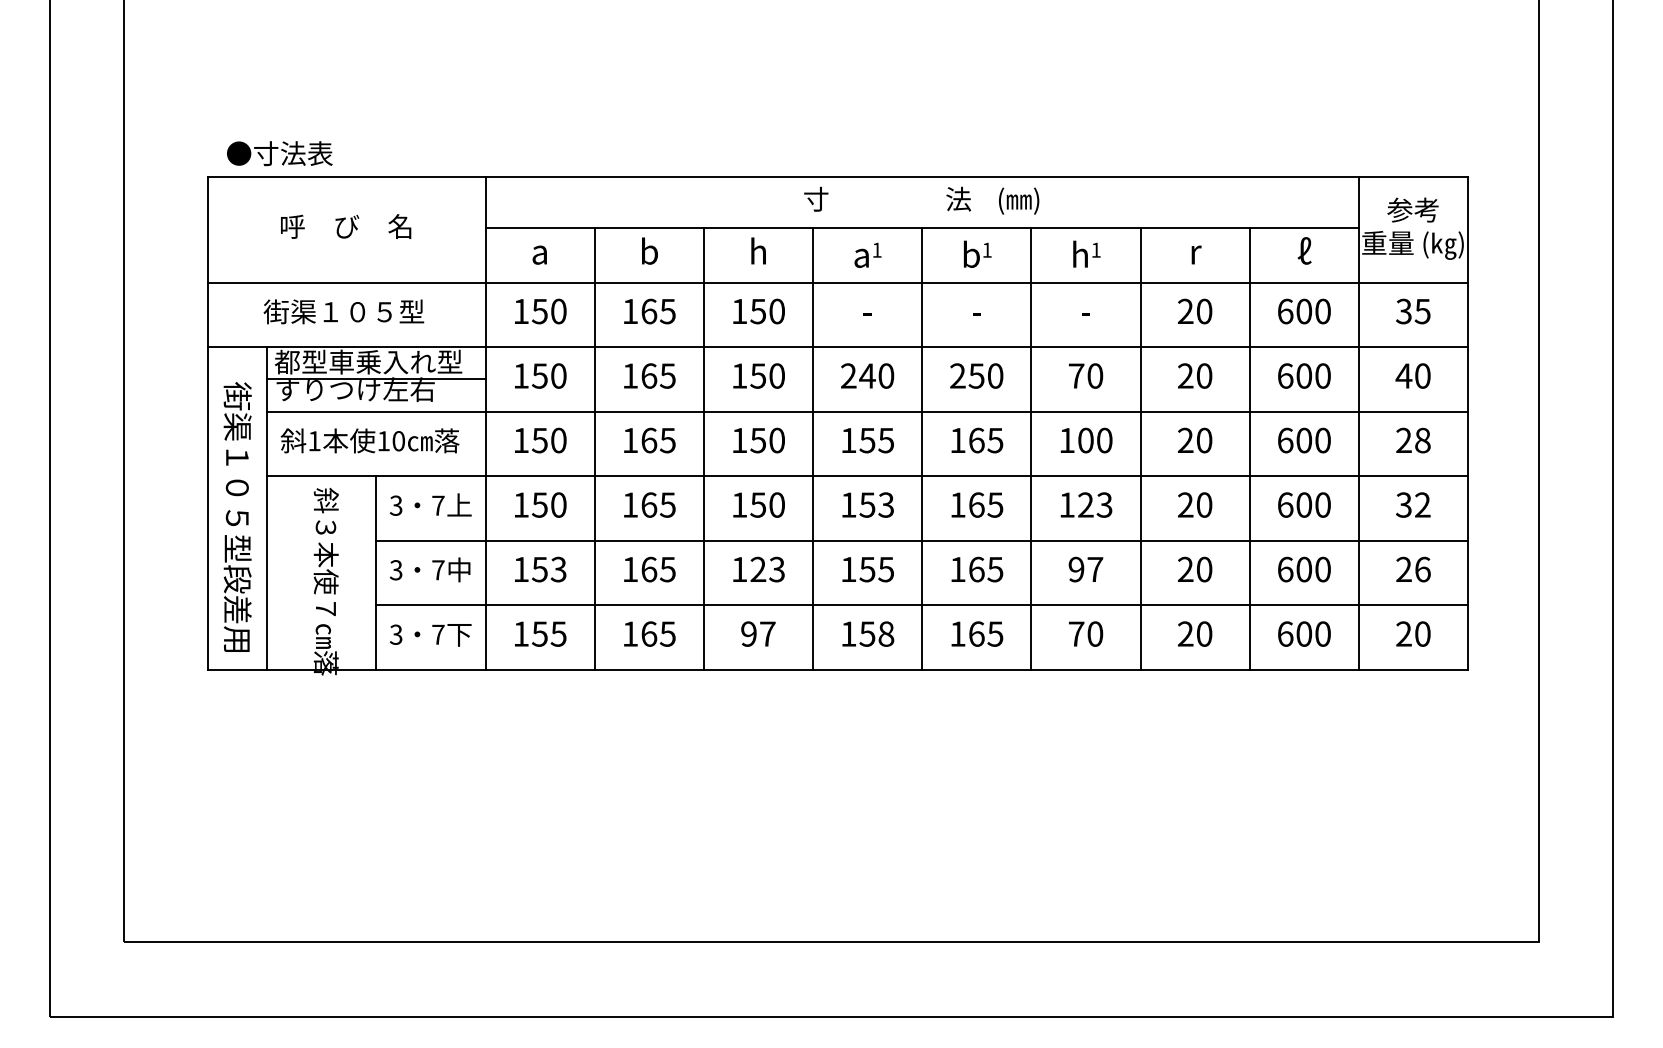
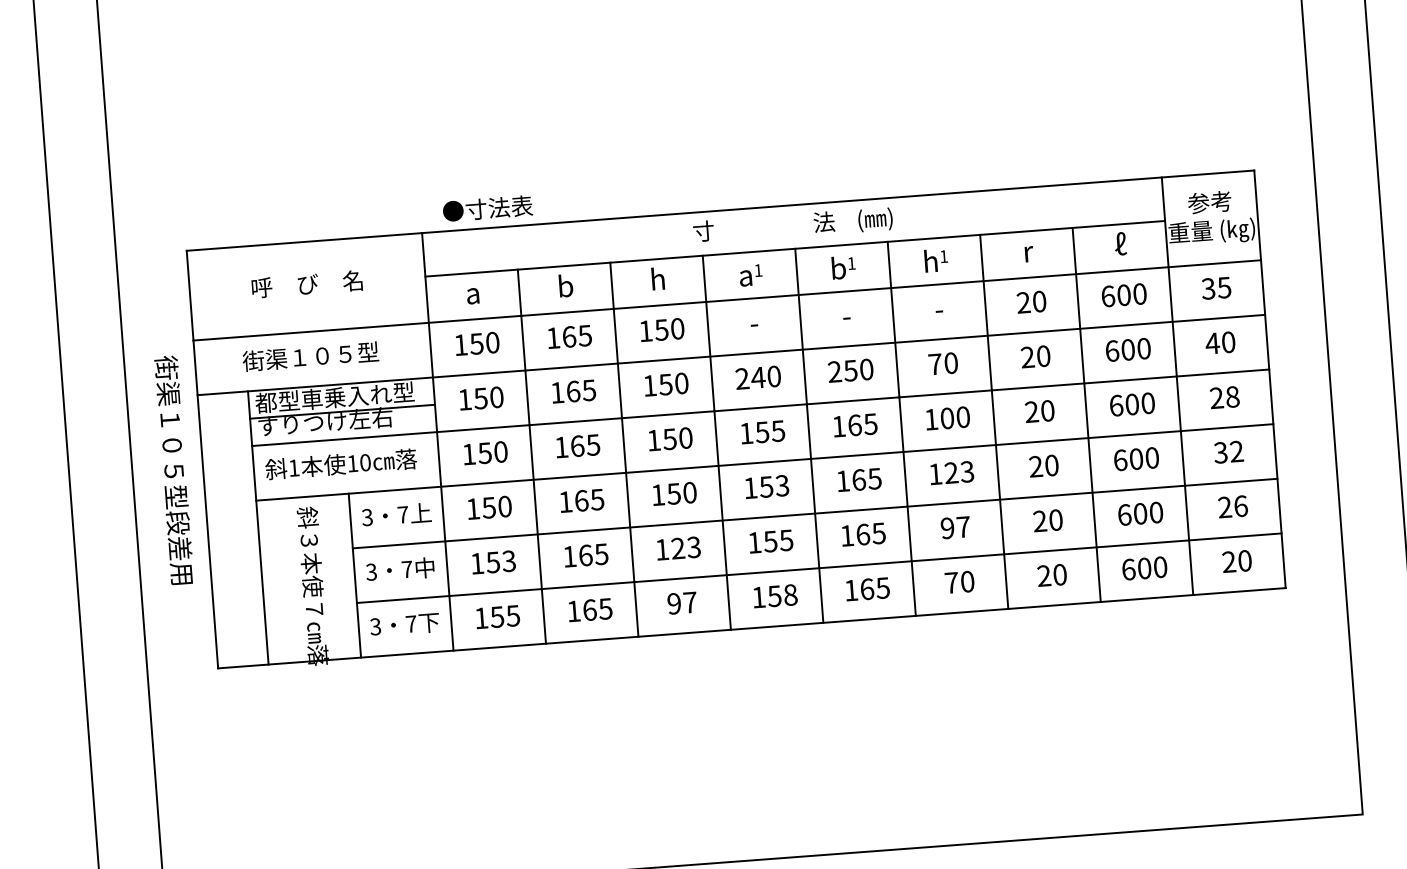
text: (279, 153) -> (487, 208), moved
text: (237, 516) -> (174, 469), moved

